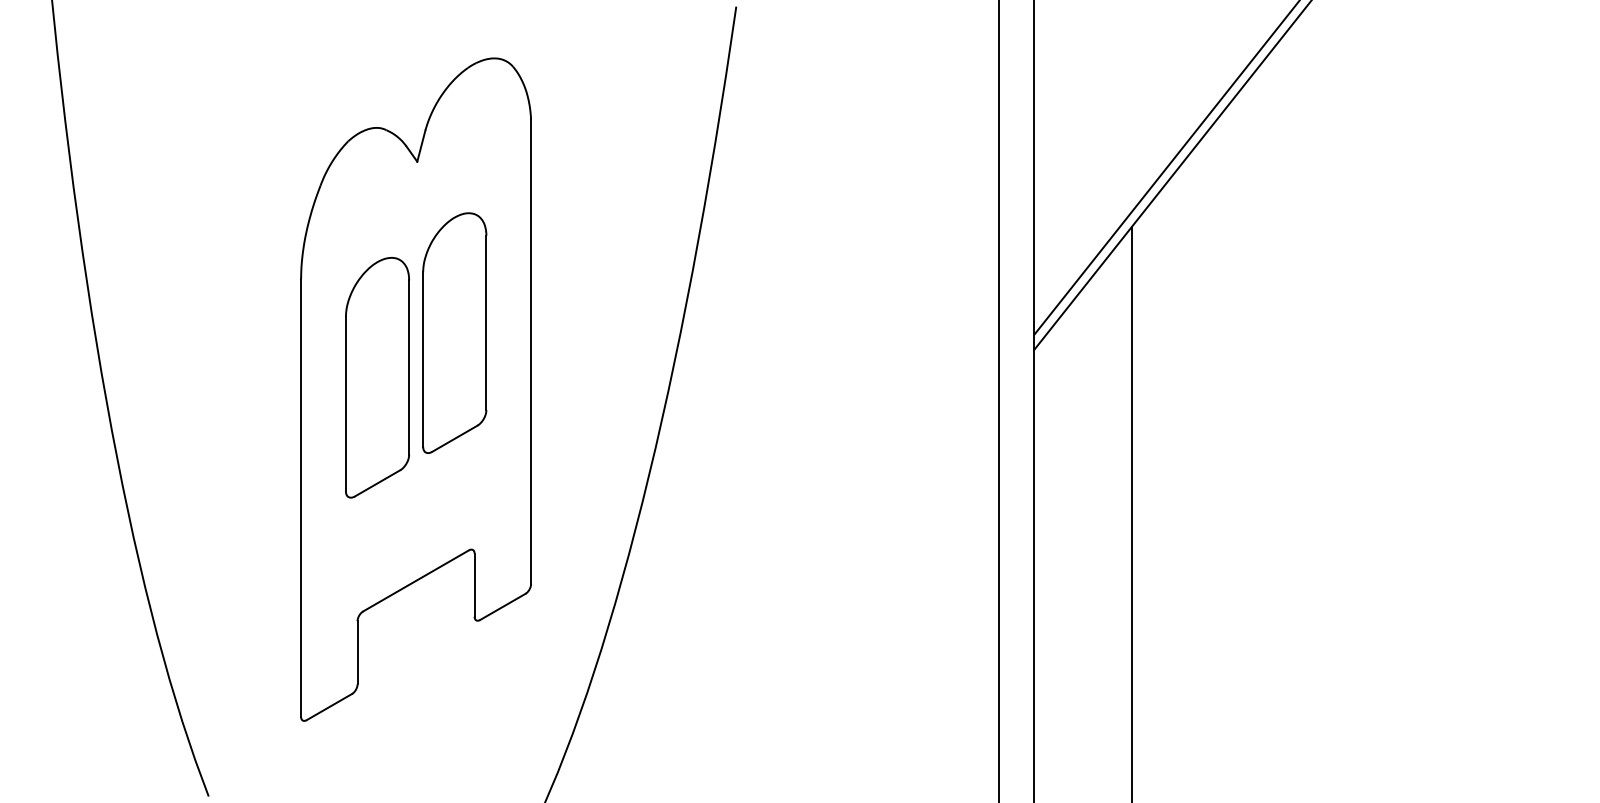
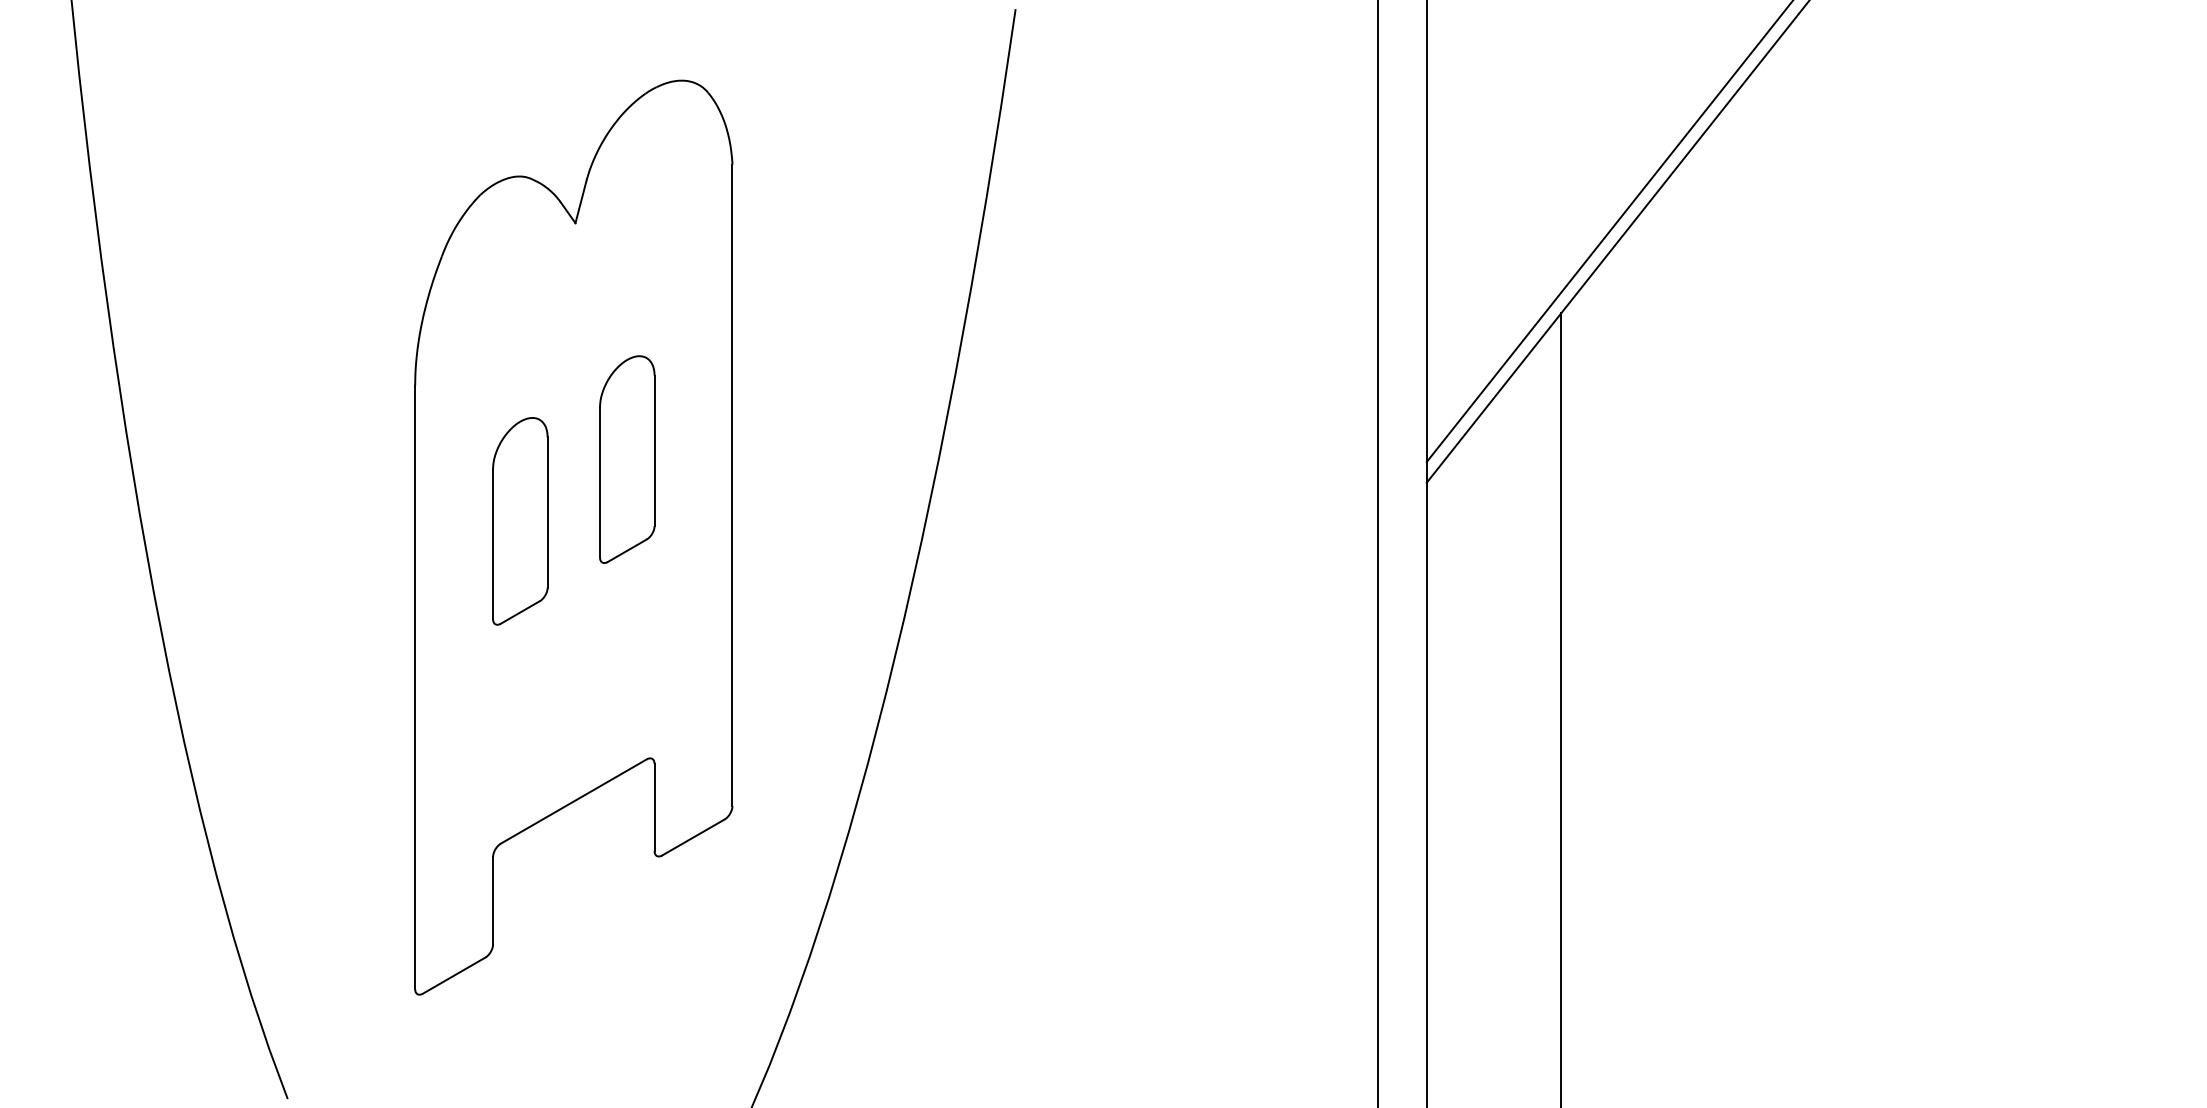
part: (454, 332) -> (626, 458), size x0.62
part: (376, 377) -> (519, 520), size x0.62

